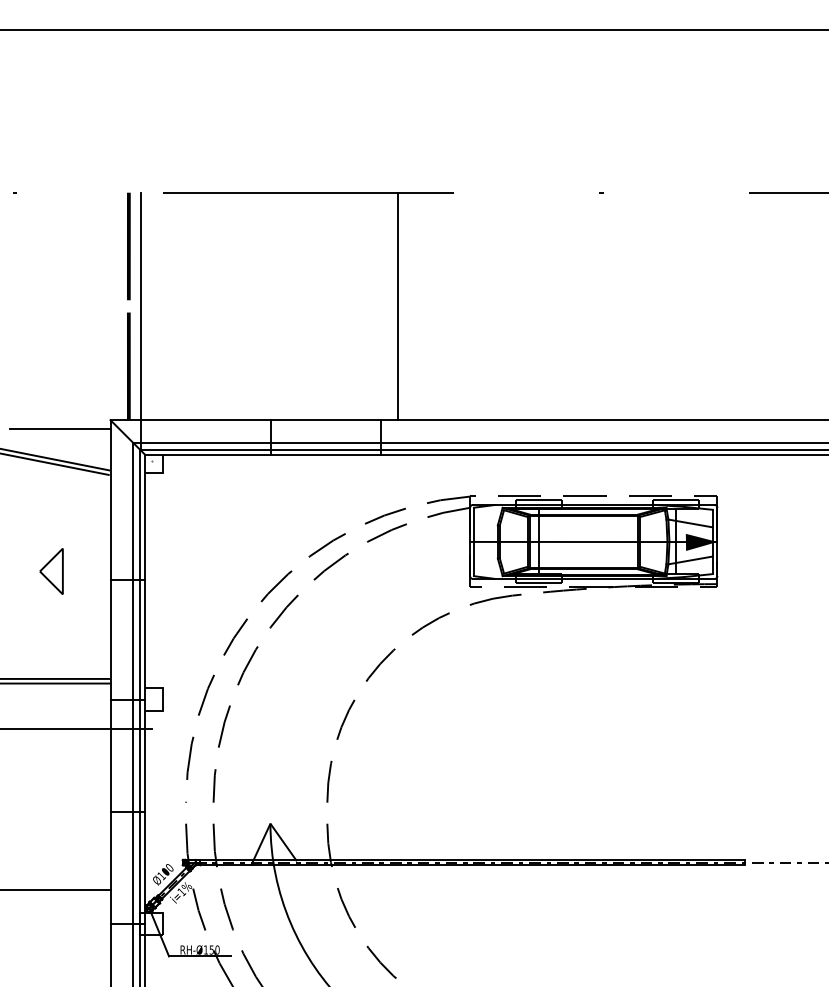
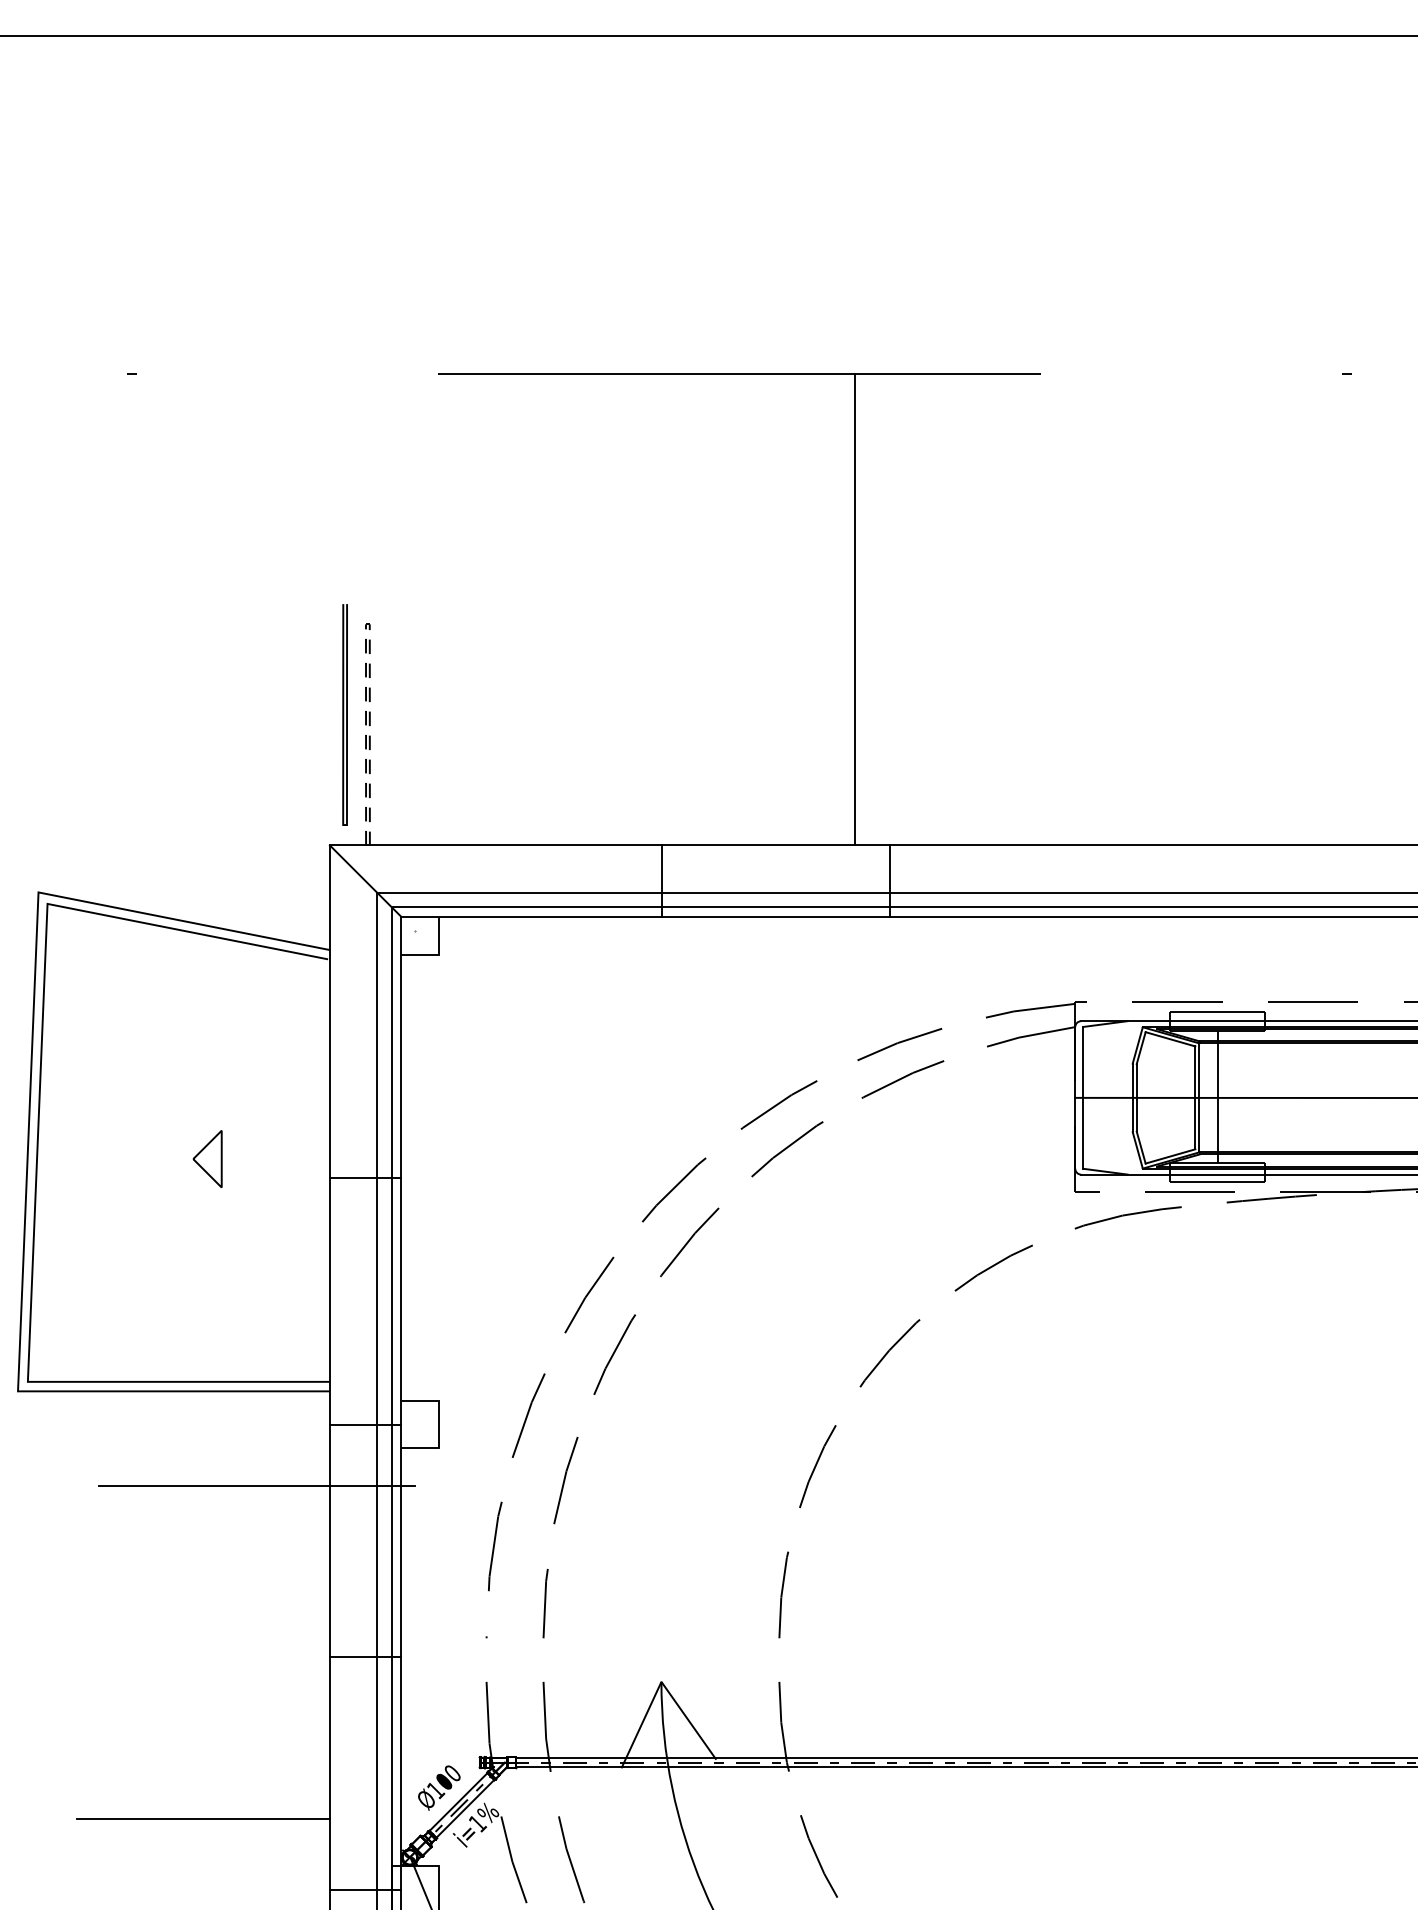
line: (128, 246) -> (344, 715), moved
line: (397, 306) -> (854, 609), moved
line: (128, 313) -> (367, 624), solid -> dashed
line: (141, 320) -> (394, 638), removed
line: (59, 429) -> (224, 864), removed
part: (51, 571) -> (207, 1159), size x0.6

